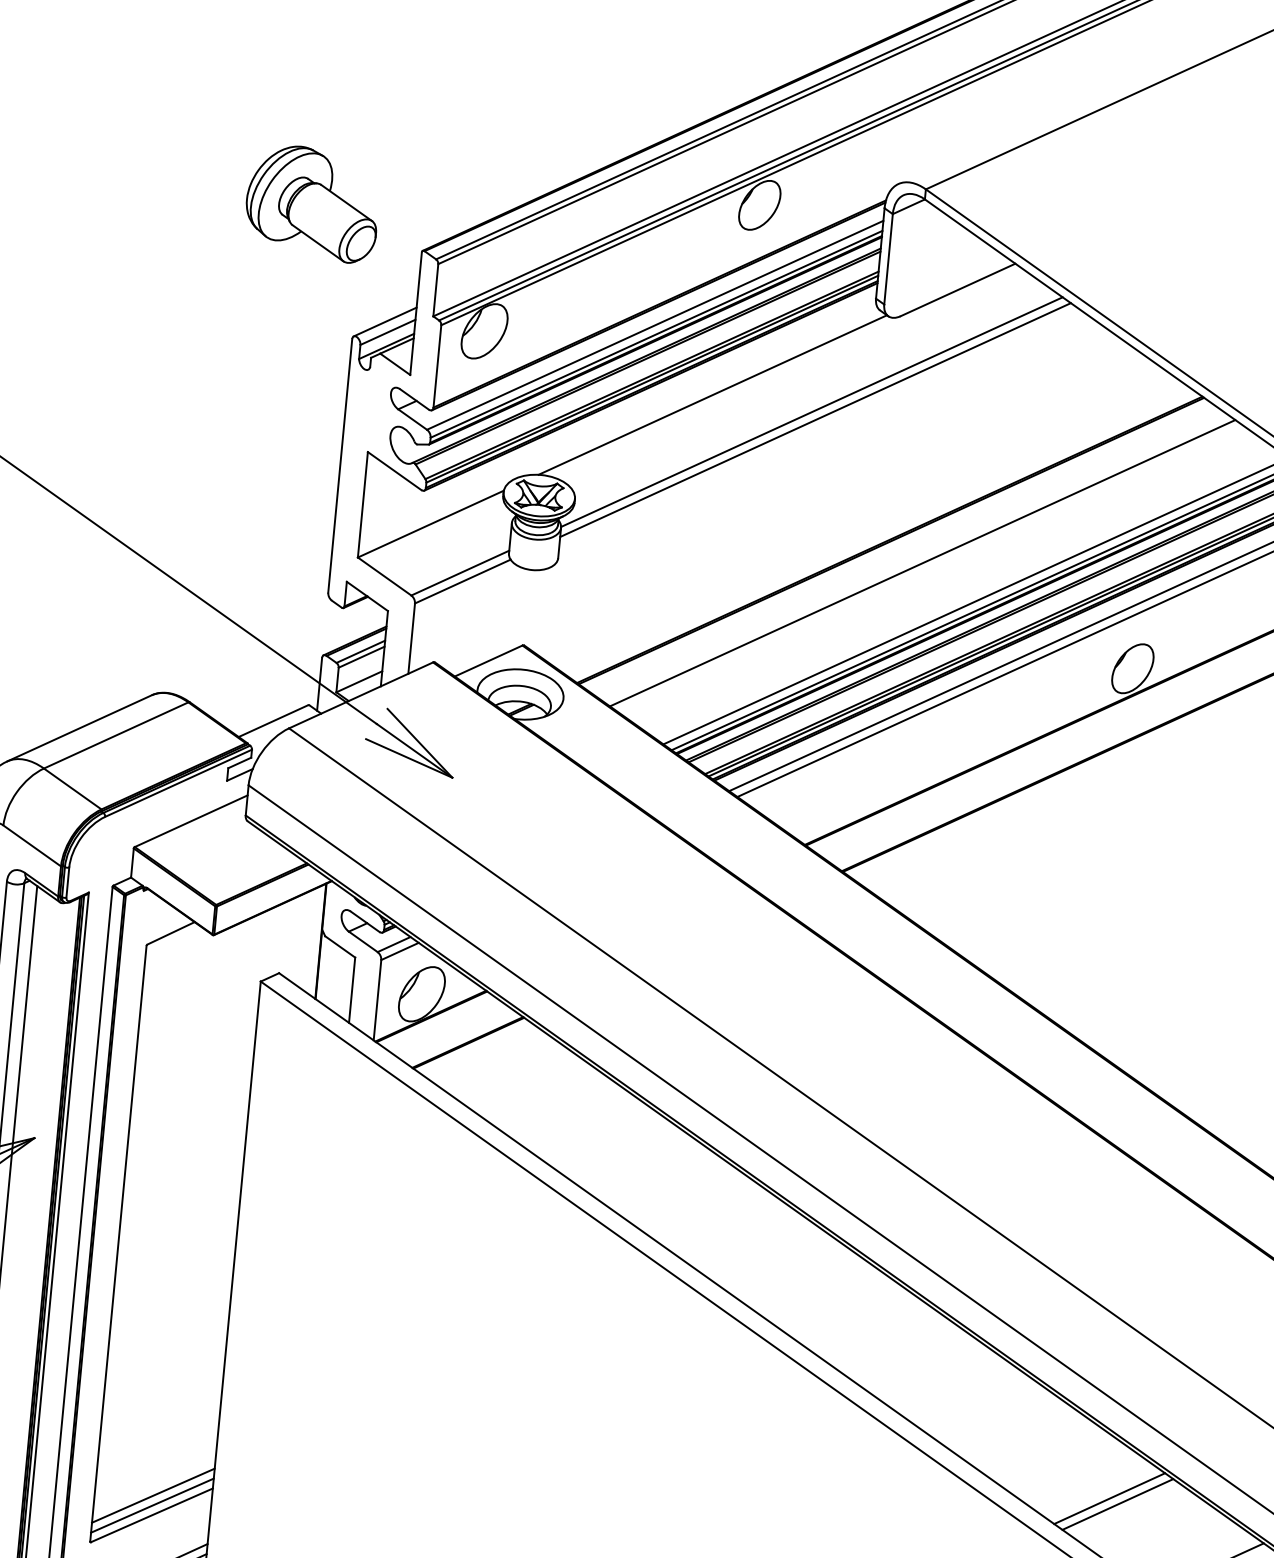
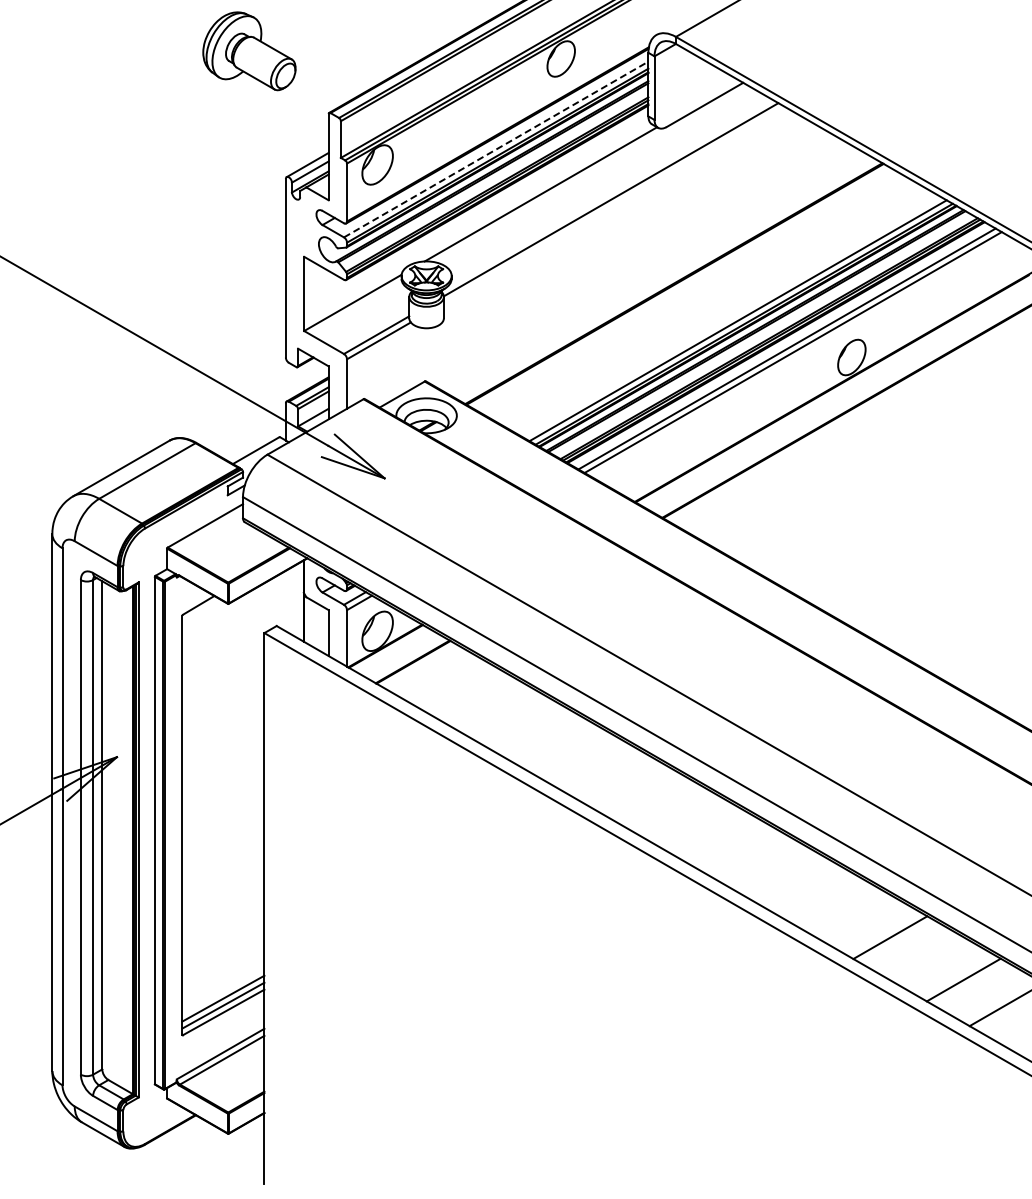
part: (312, 203) -> (249, 51), moved
line: (655, 325) -> (496, 149), solid -> dashed
line: (814, 419) -> (613, 204), removed
line: (921, 562) -> (697, 297), removed
line: (1117, 1503) -> (896, 940), removed

